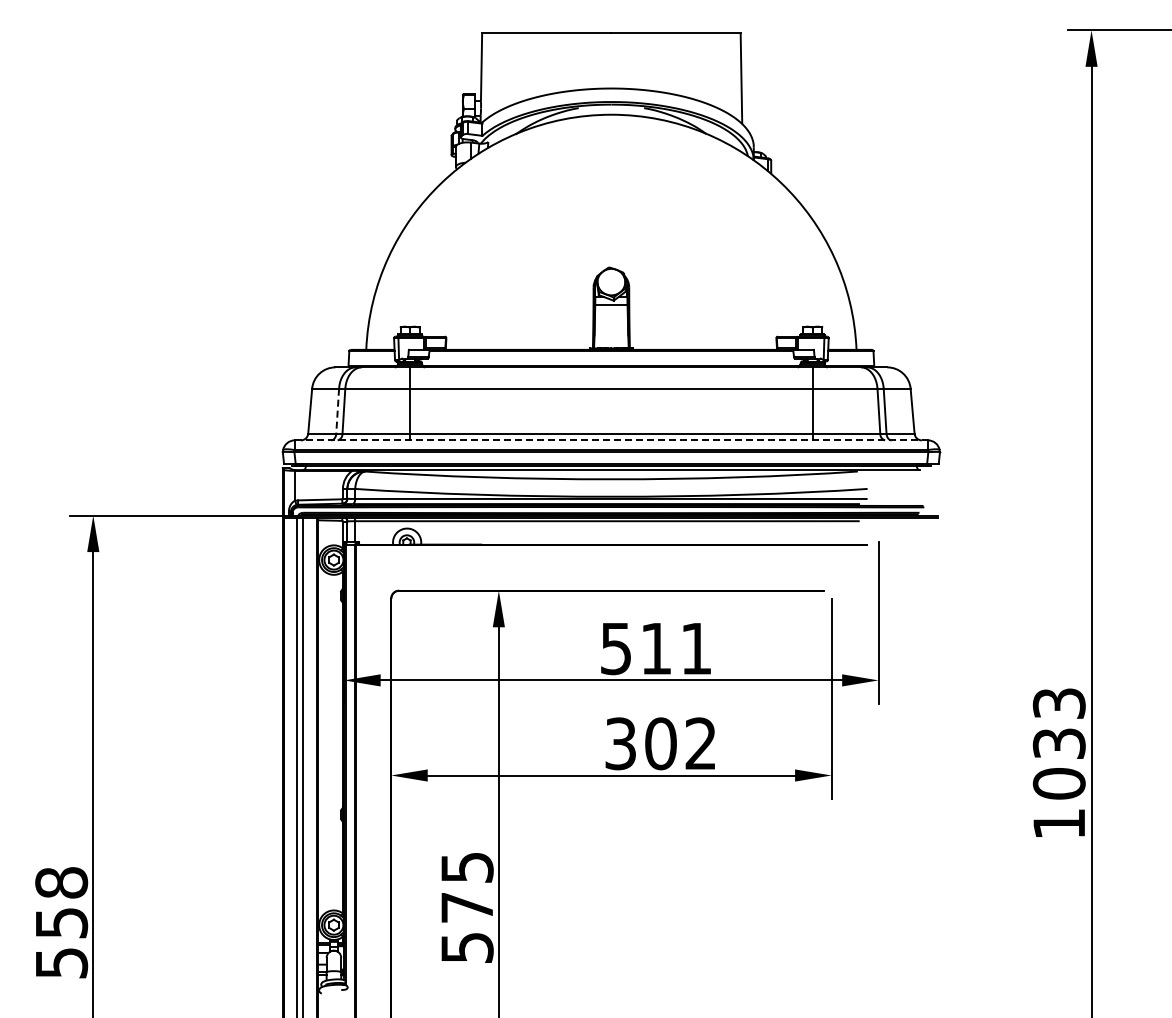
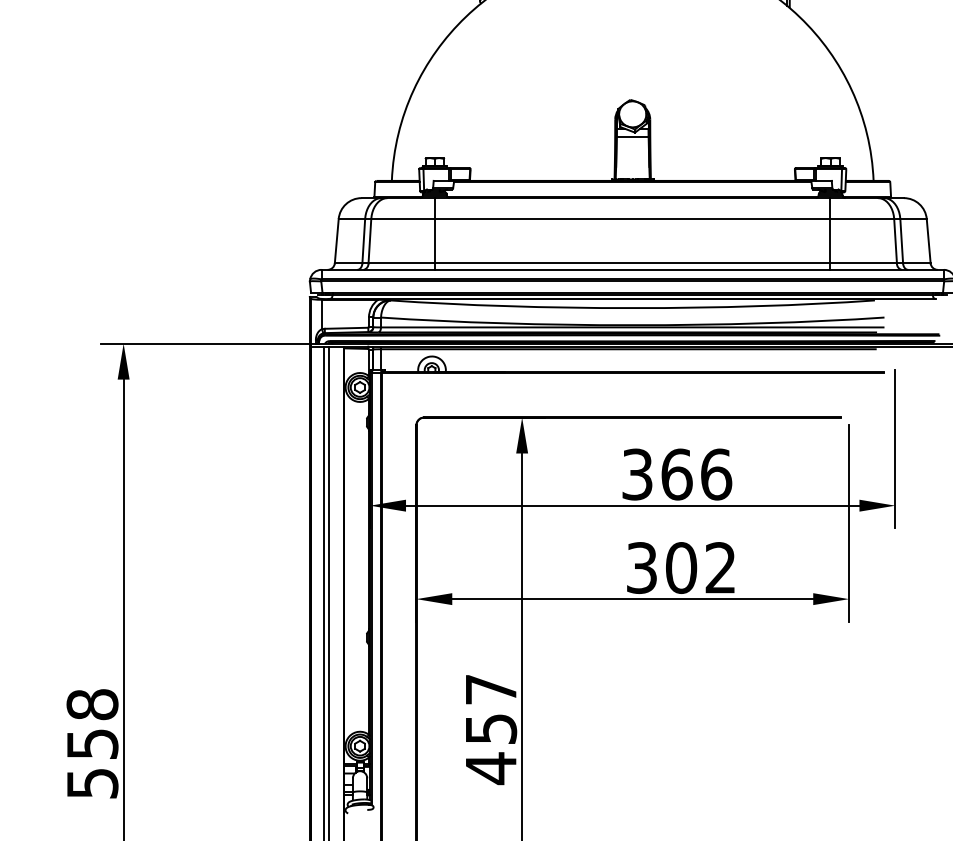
line: (337, 411) -> (363, 241), dashed -> solid
line: (611, 440) -> (632, 269), dashed -> solid
text: (656, 648) -> (677, 474), 511 -> 366
text: (467, 908) -> (491, 729), 575 -> 457

